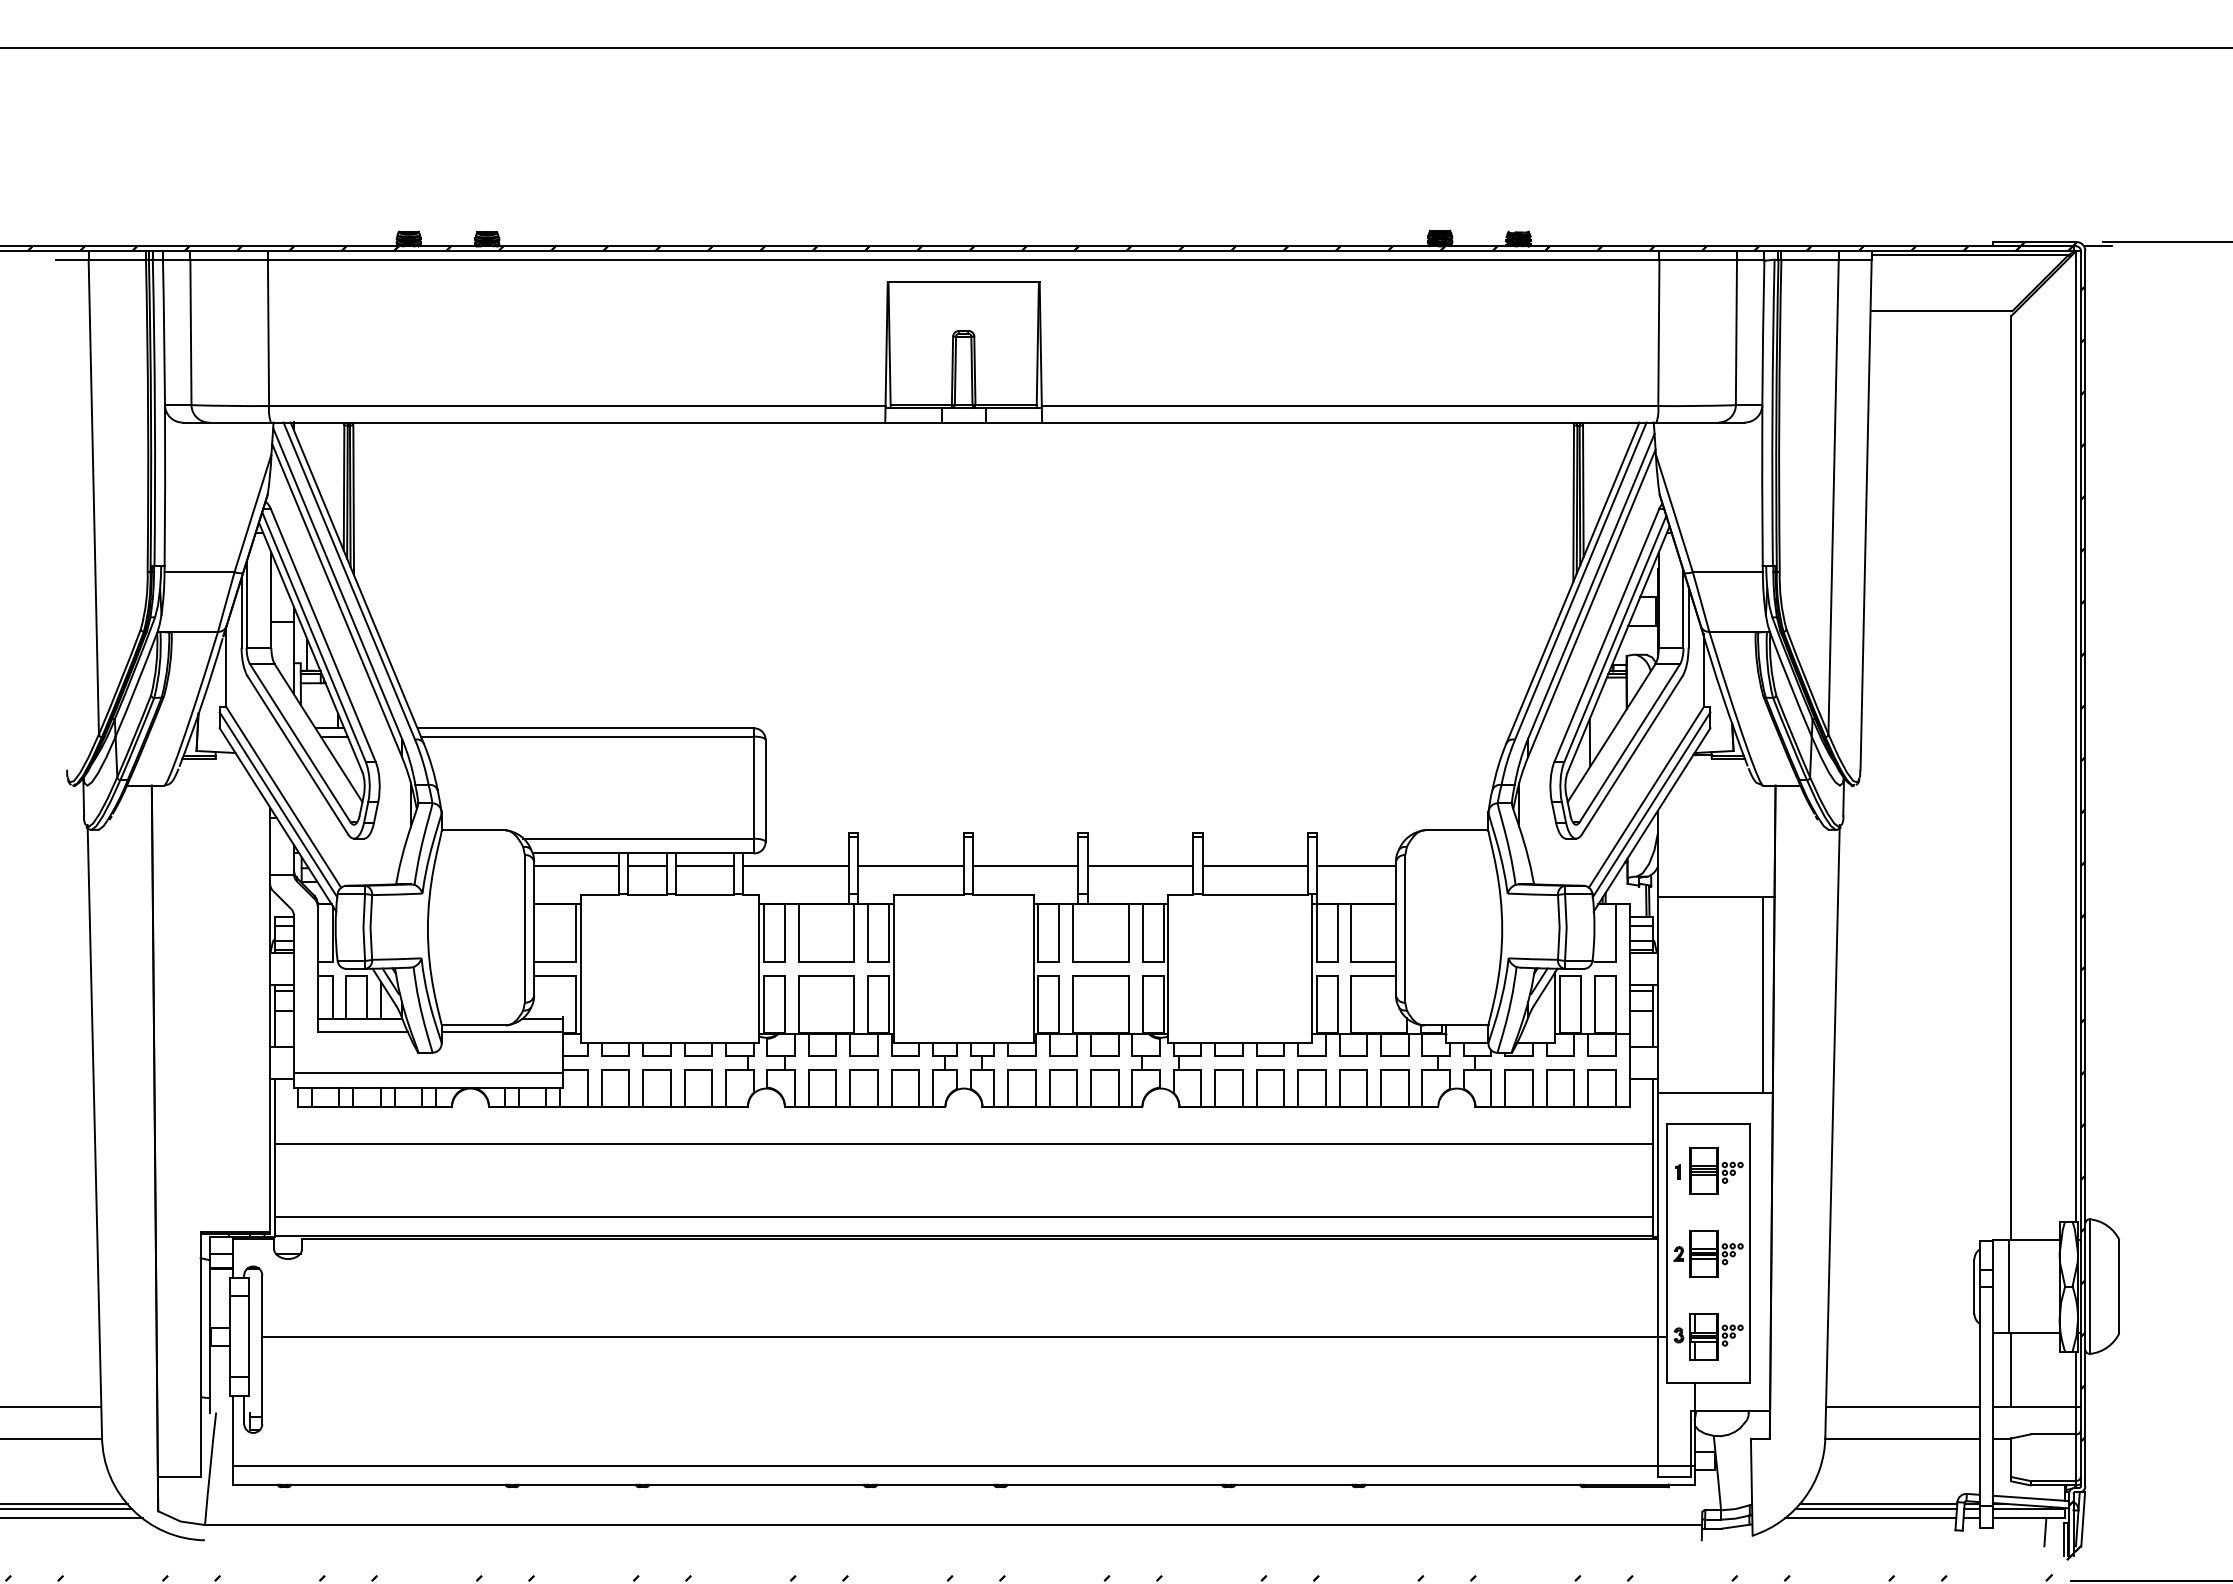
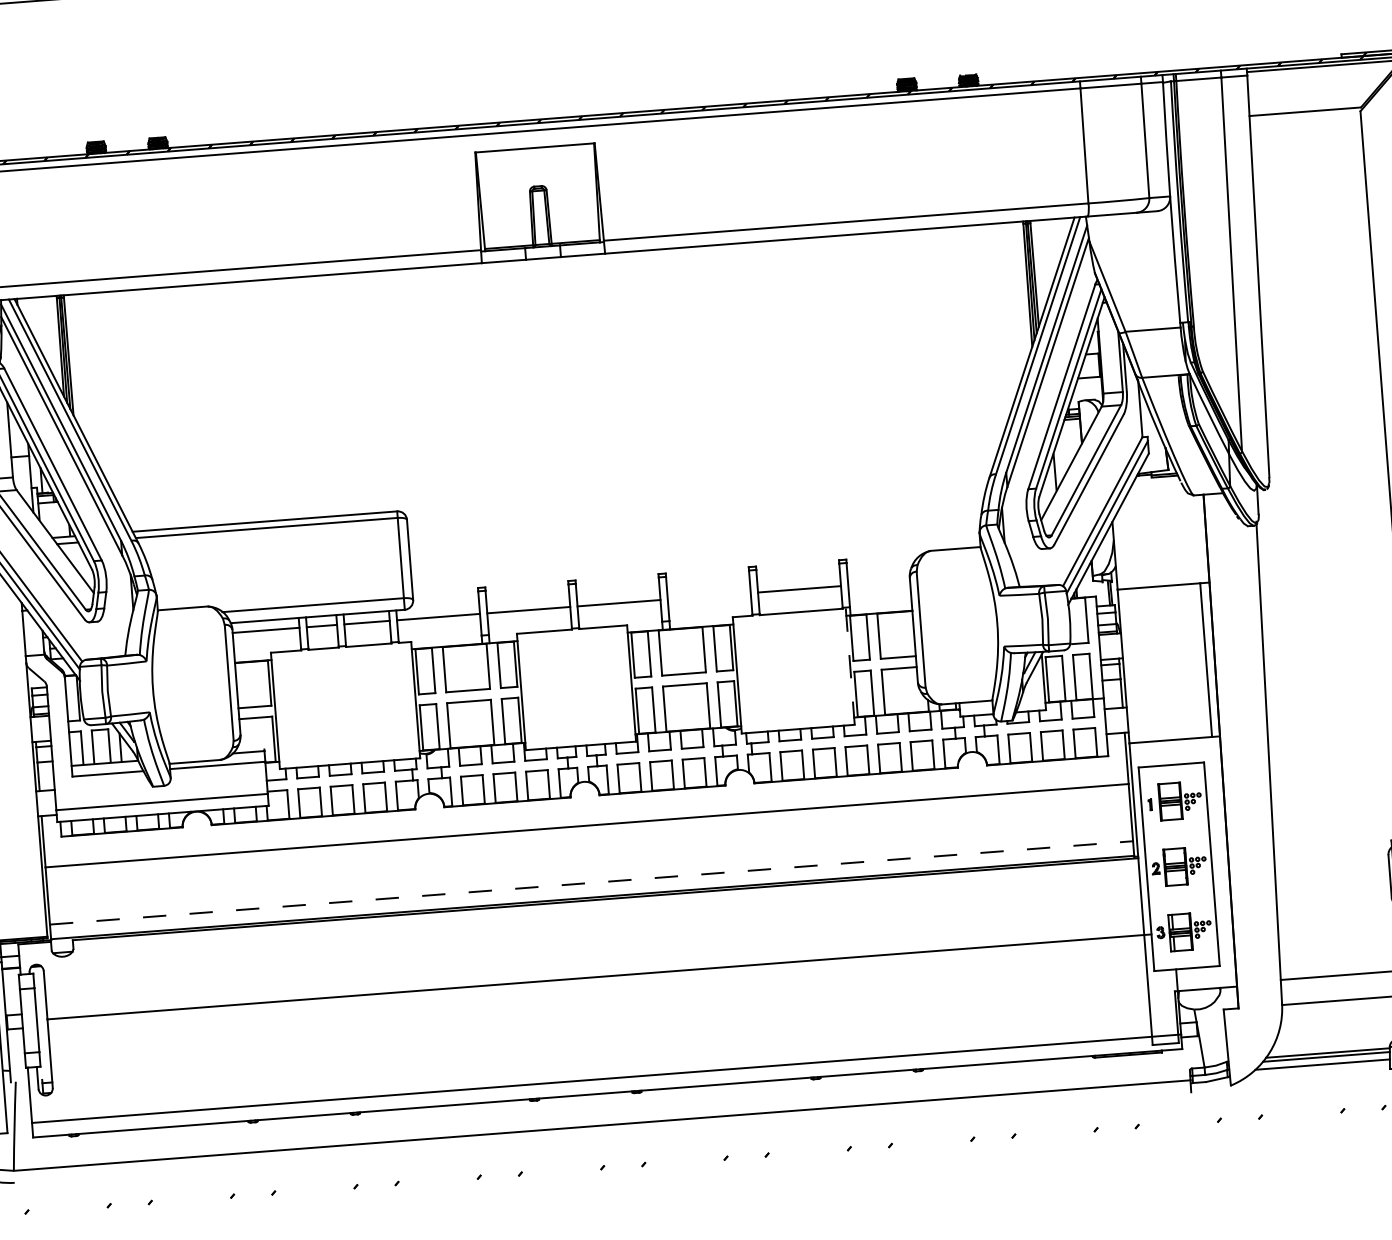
line: (1140, 866) -> (709, 596), removed
line: (1356, 866) -> (879, 583), removed
line: (1311, 968) -> (849, 666), solid -> dashed
line: (964, 1217) -> (592, 883), solid -> dashed

